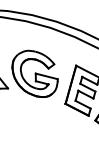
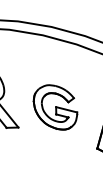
part: (34, 73) -> (54, 107), size x0.7

